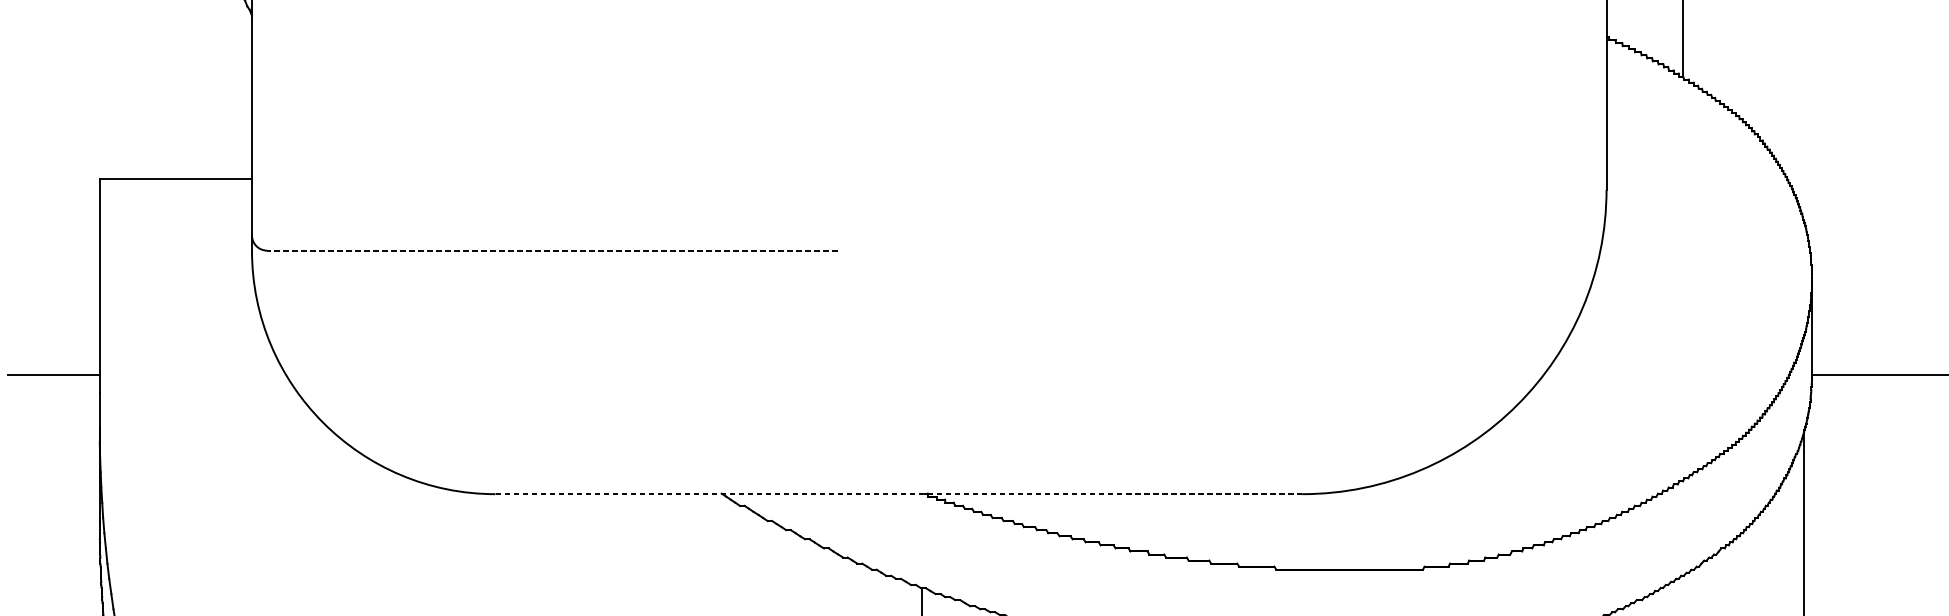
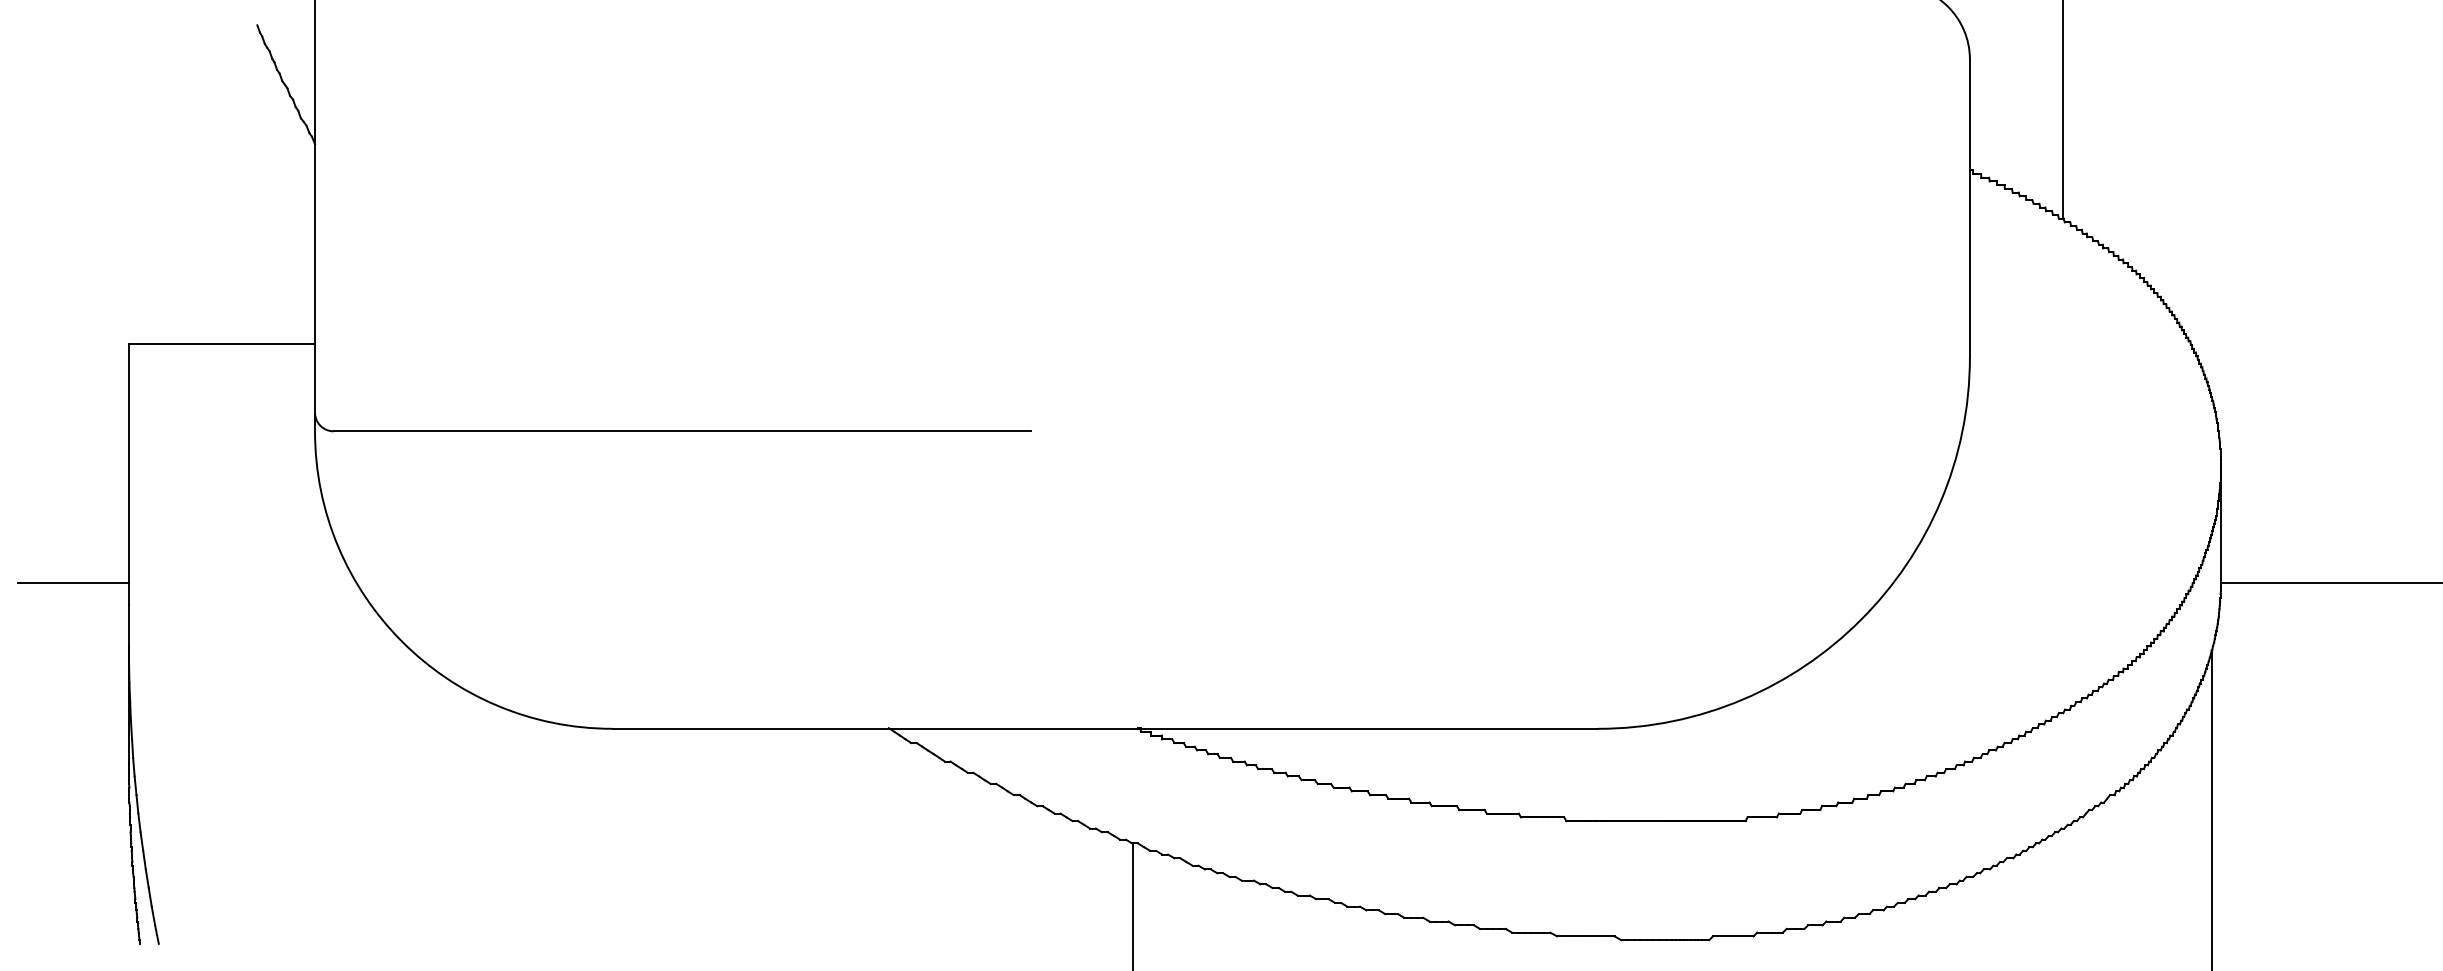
line: (552, 250) -> (682, 431), dashed -> solid
line: (899, 493) -> (1105, 728), dashed -> solid

